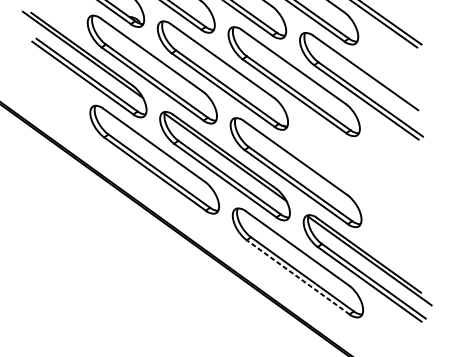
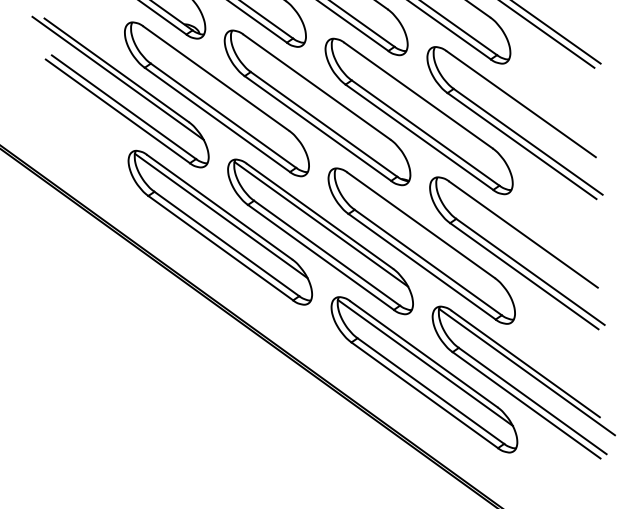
line: (154, 151) -> (220, 215), added
part: (359, 180) -> (512, 257), added
line: (297, 254) -> (424, 362), added
line: (297, 277) -> (424, 395), dashed -> solid

